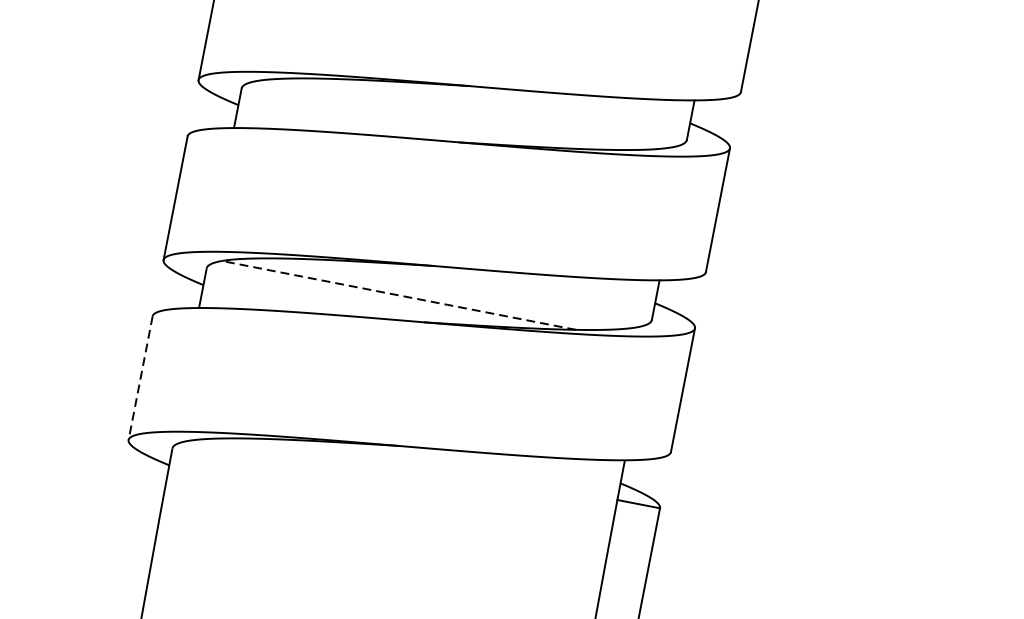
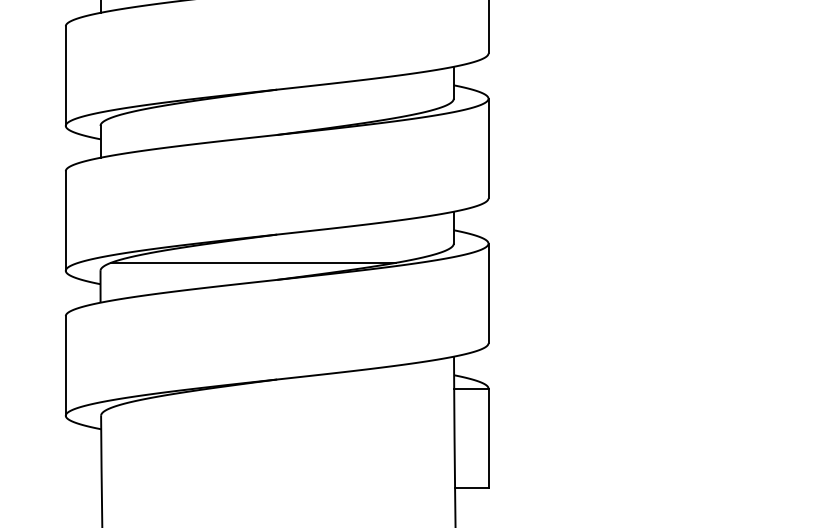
line: (398, 295) -> (253, 262), dashed -> solid
line: (140, 377) -> (65, 365), dashed -> solid

